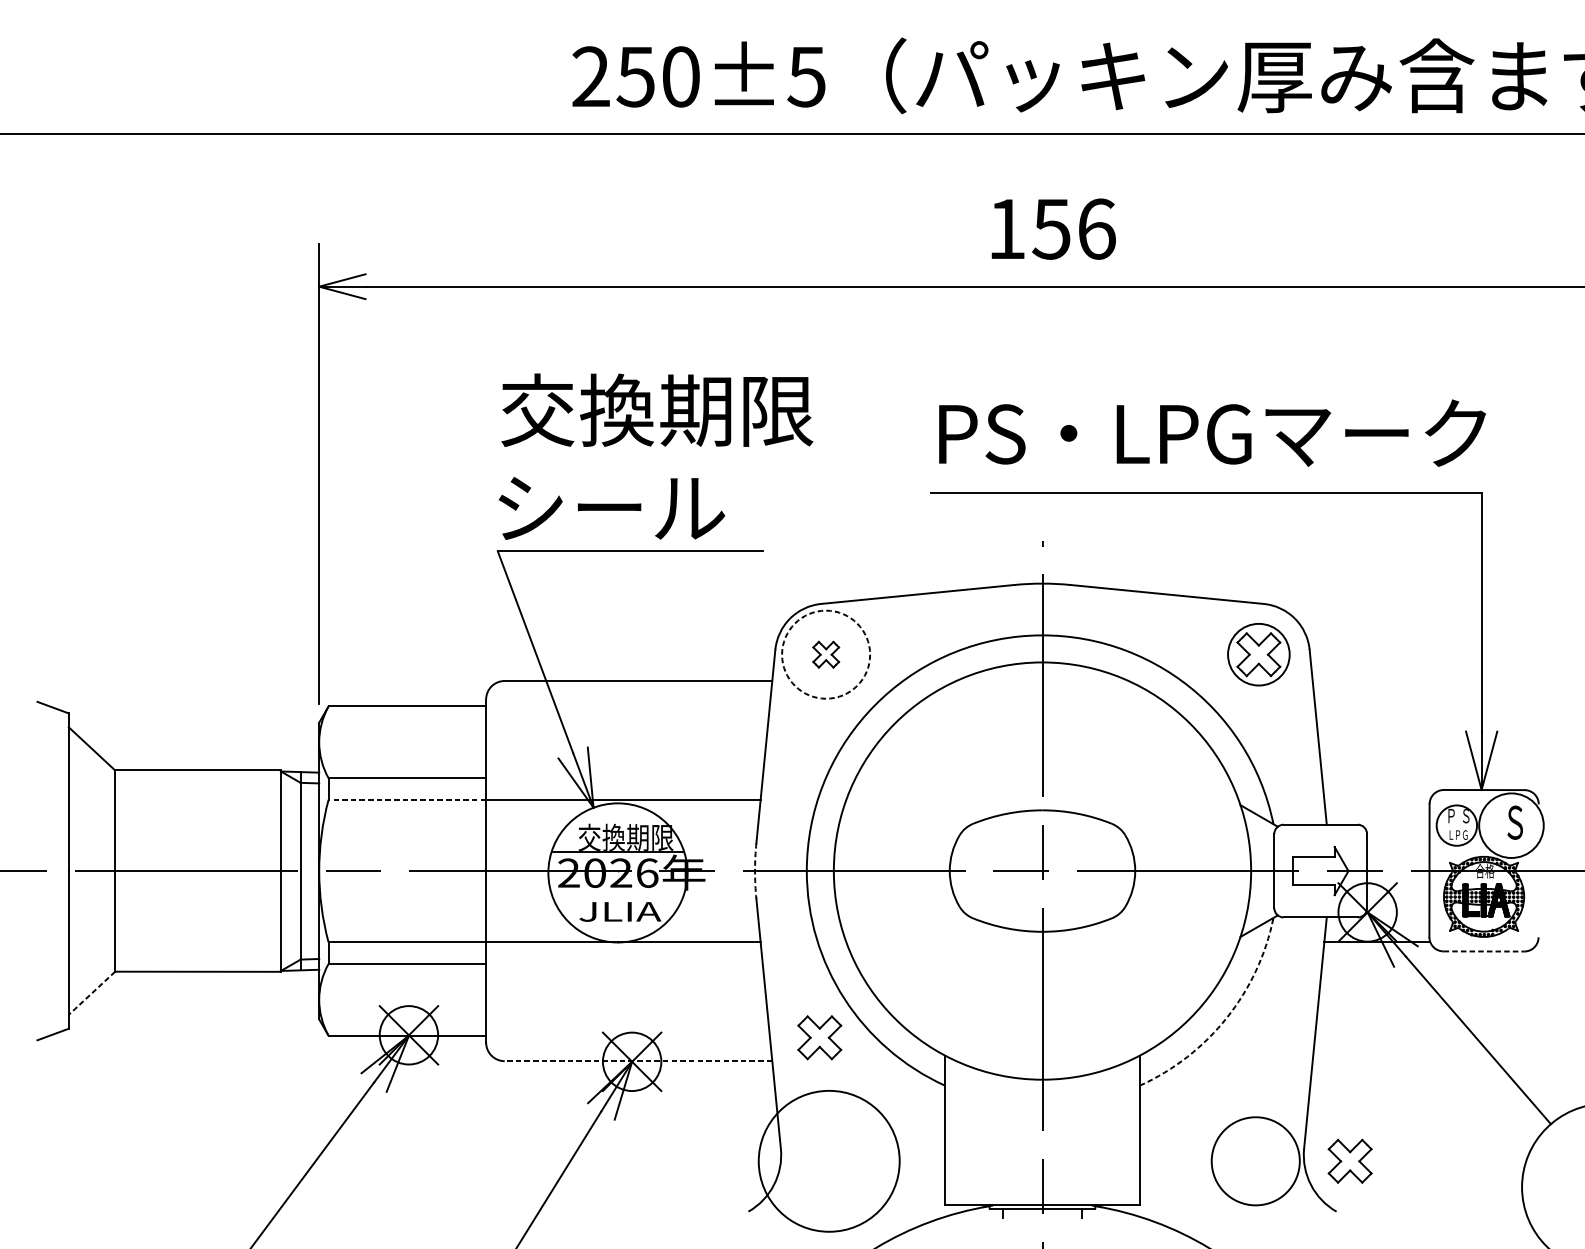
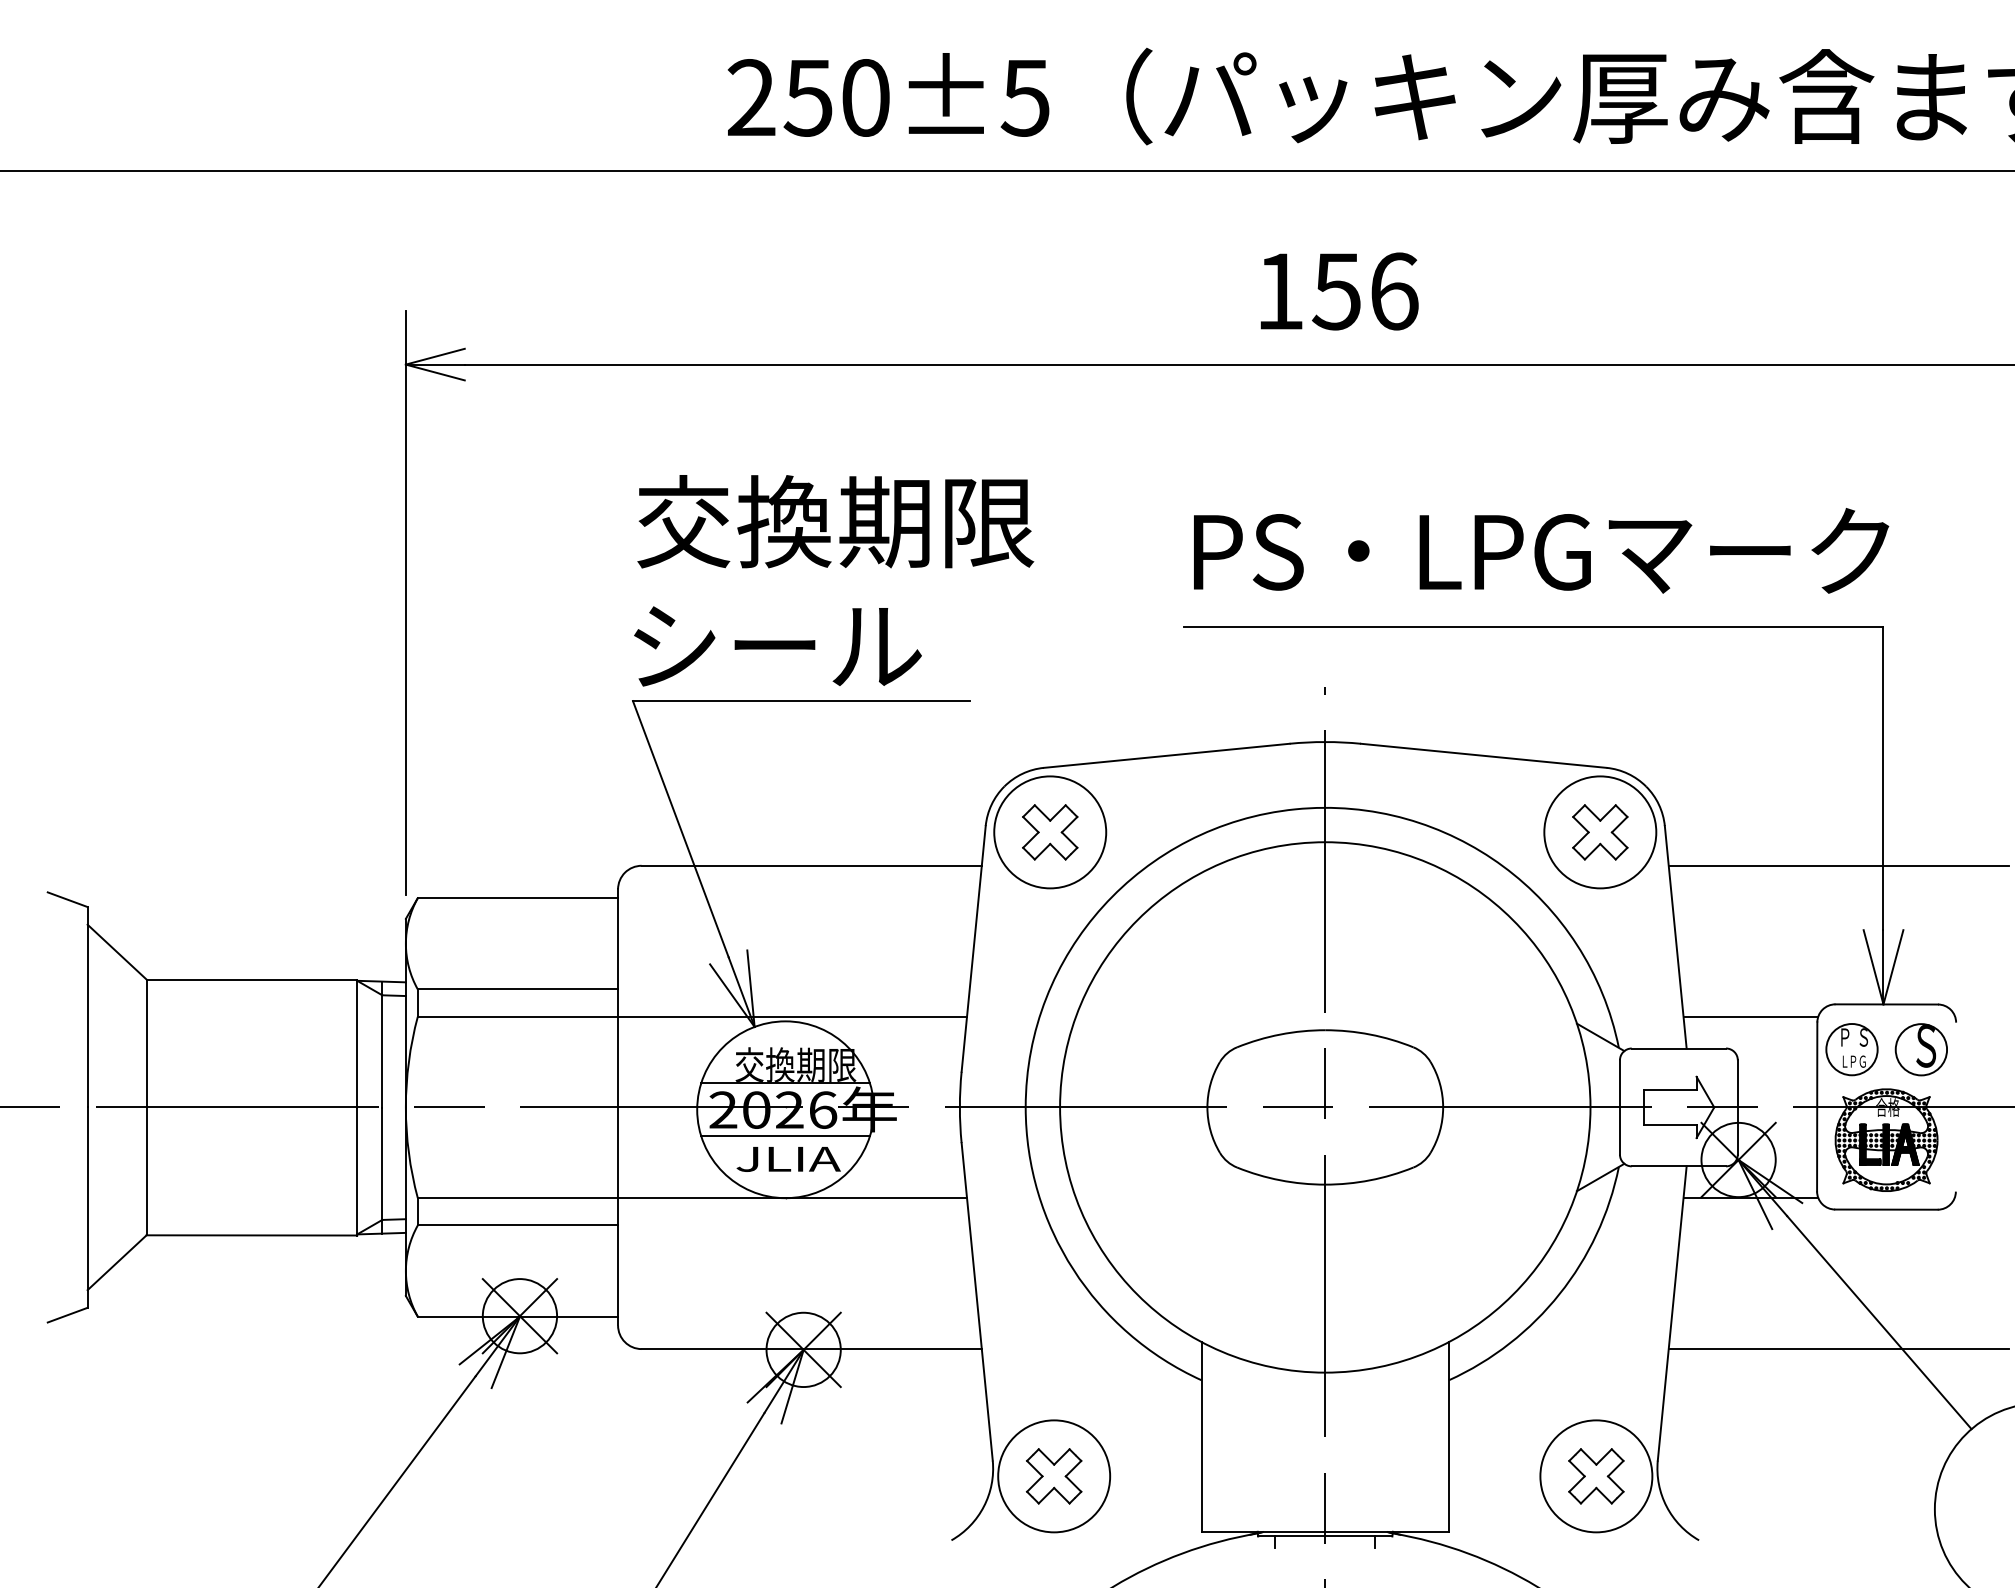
circle: (826, 654) -> (1050, 832), dashed -> solid
part: (826, 654) -> (1050, 832), size x1.67
circle: (1259, 654) -> (1600, 832), size x1.43
line: (1446, 680) -> (1838, 865), added
line: (407, 799) -> (517, 1016), dashed -> solid
line: (1377, 799) -> (1750, 1016), added
circle: (1511, 825) -> (1921, 1049), size x0.62
arc: (754, 871) -> (959, 1107), dashed -> solid
line: (617, 893) -> (785, 1136), added
line: (1484, 951) -> (1886, 1209), dashed -> solid
line: (91, 993) -> (116, 1263), dashed -> solid
arc: (1226, 1018) -> (1559, 1294), dashed -> solid
part: (819, 1037) -> (1053, 1476), moved
line: (638, 1061) -> (811, 1349), dashed -> solid
line: (1446, 1061) -> (1838, 1349), added
circle: (829, 1161) -> (1054, 1476), size x0.62
part: (1350, 1161) -> (1596, 1476), moved

